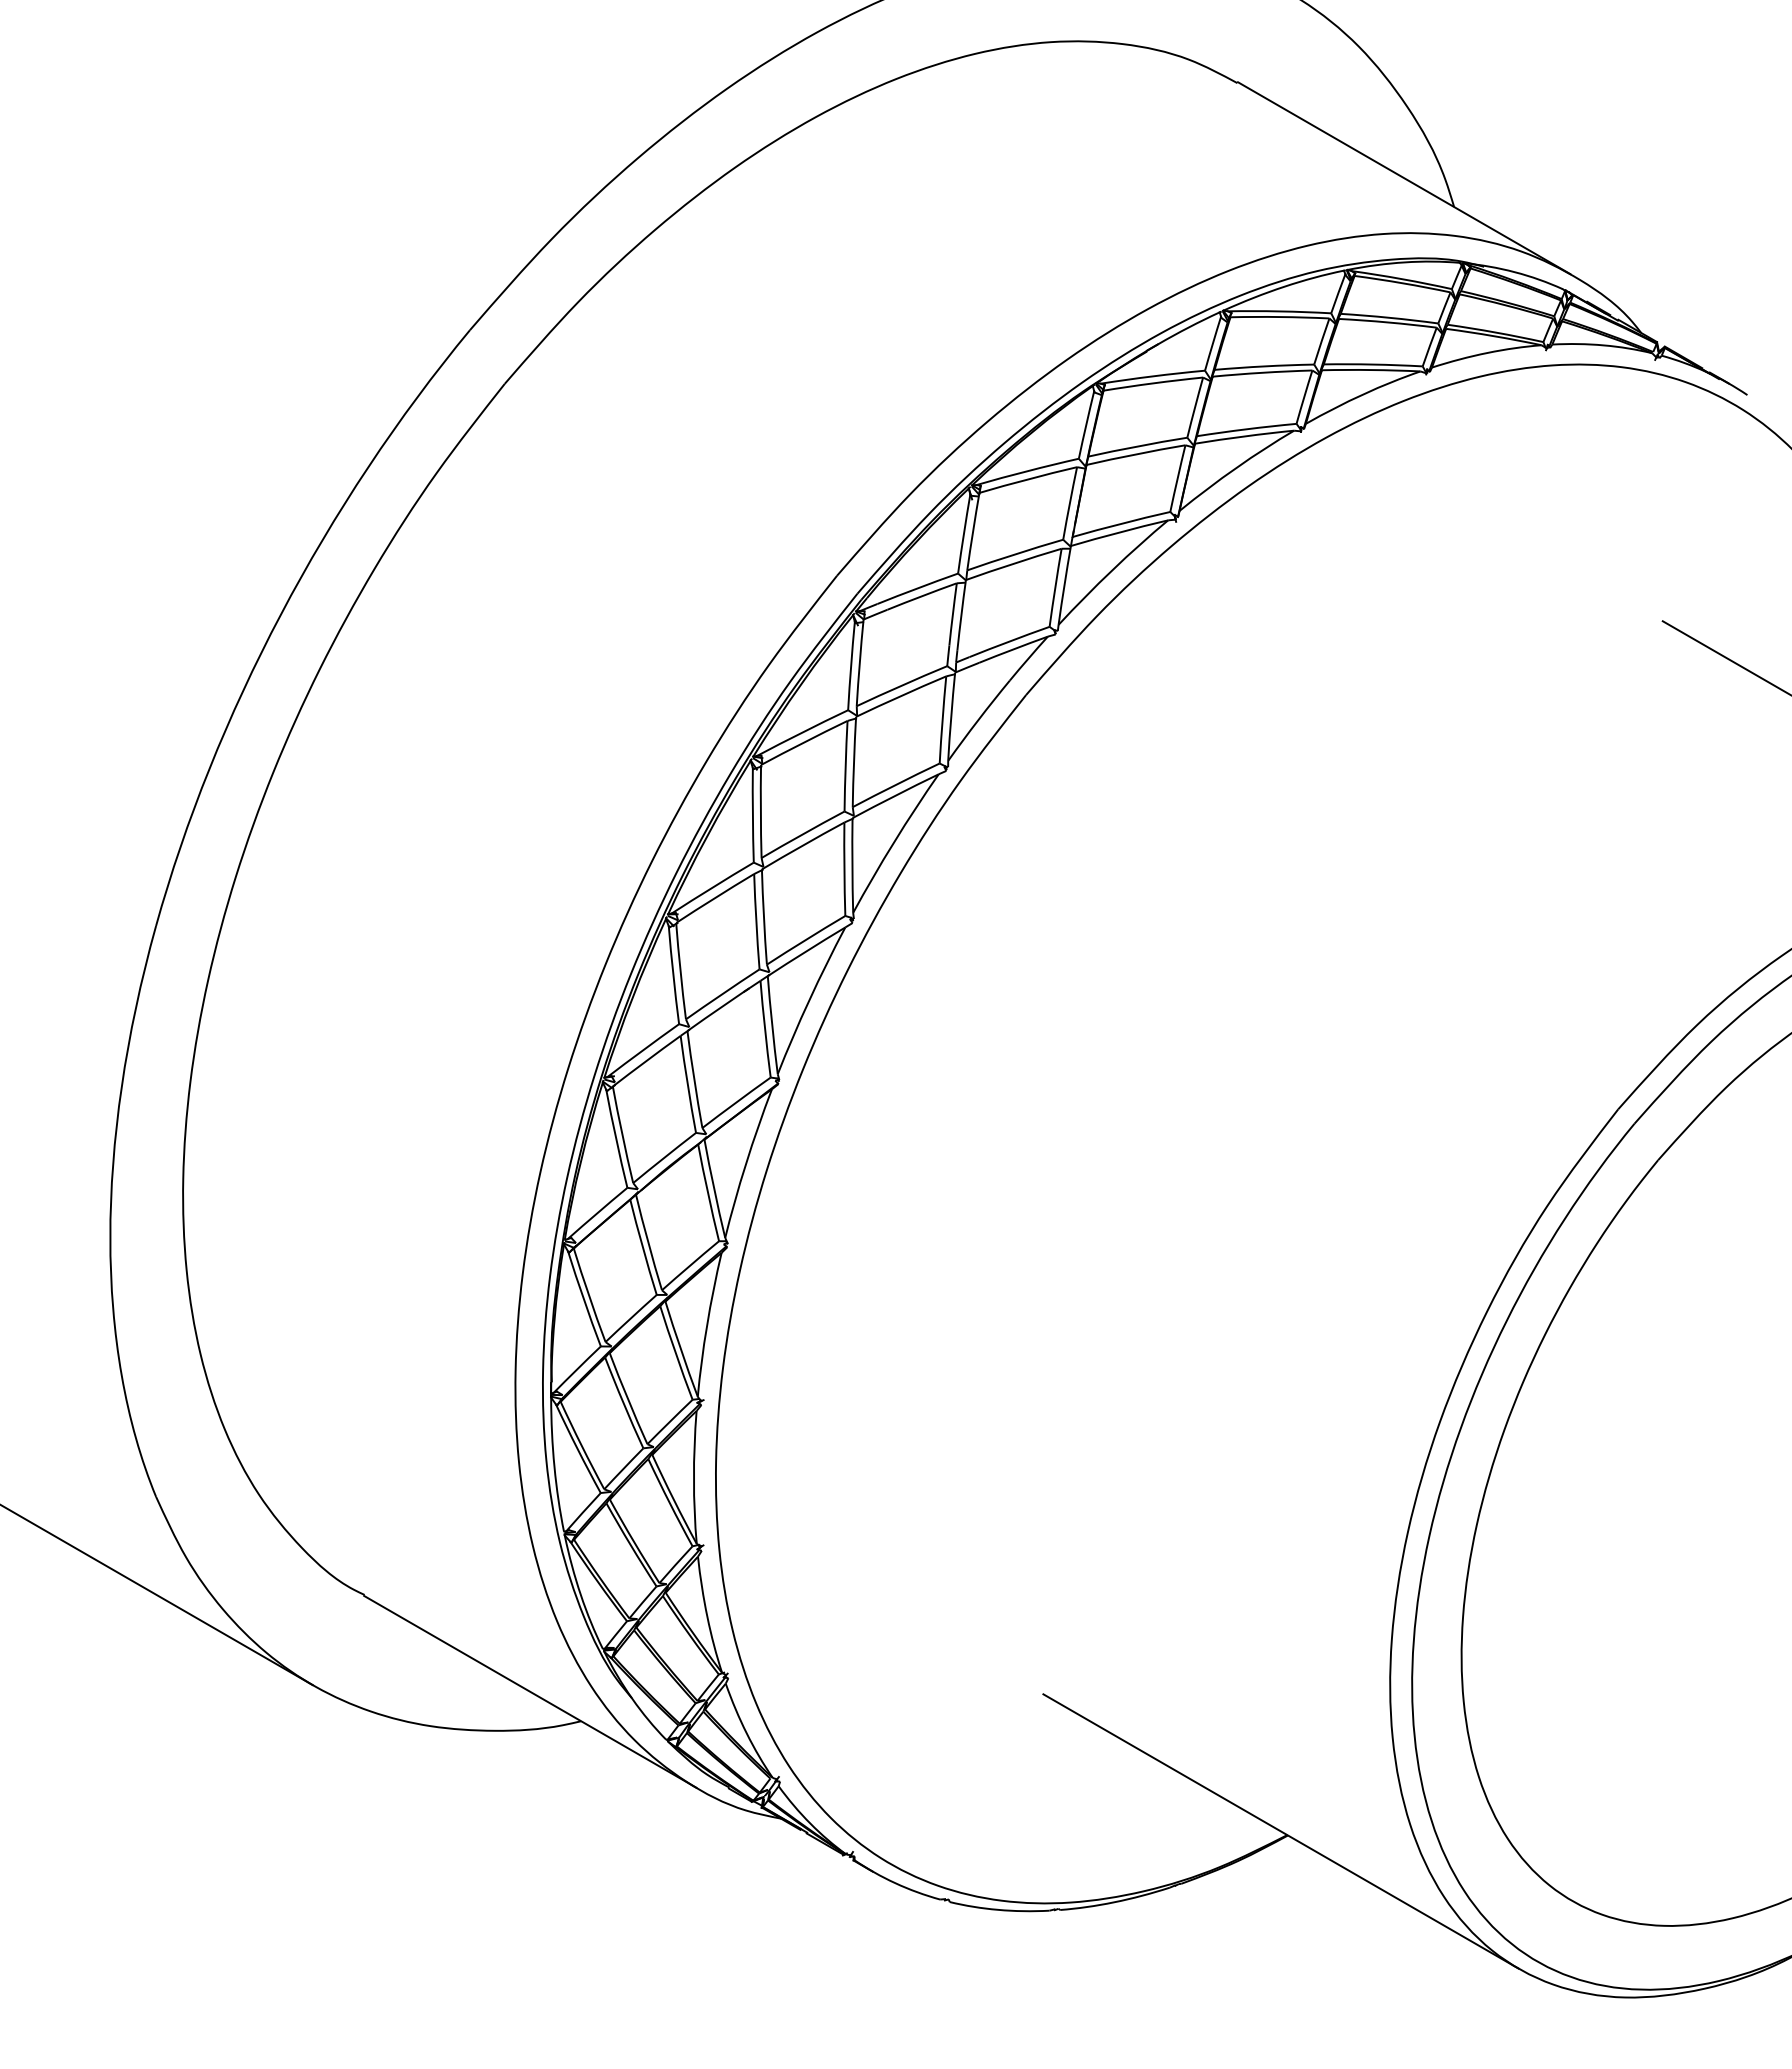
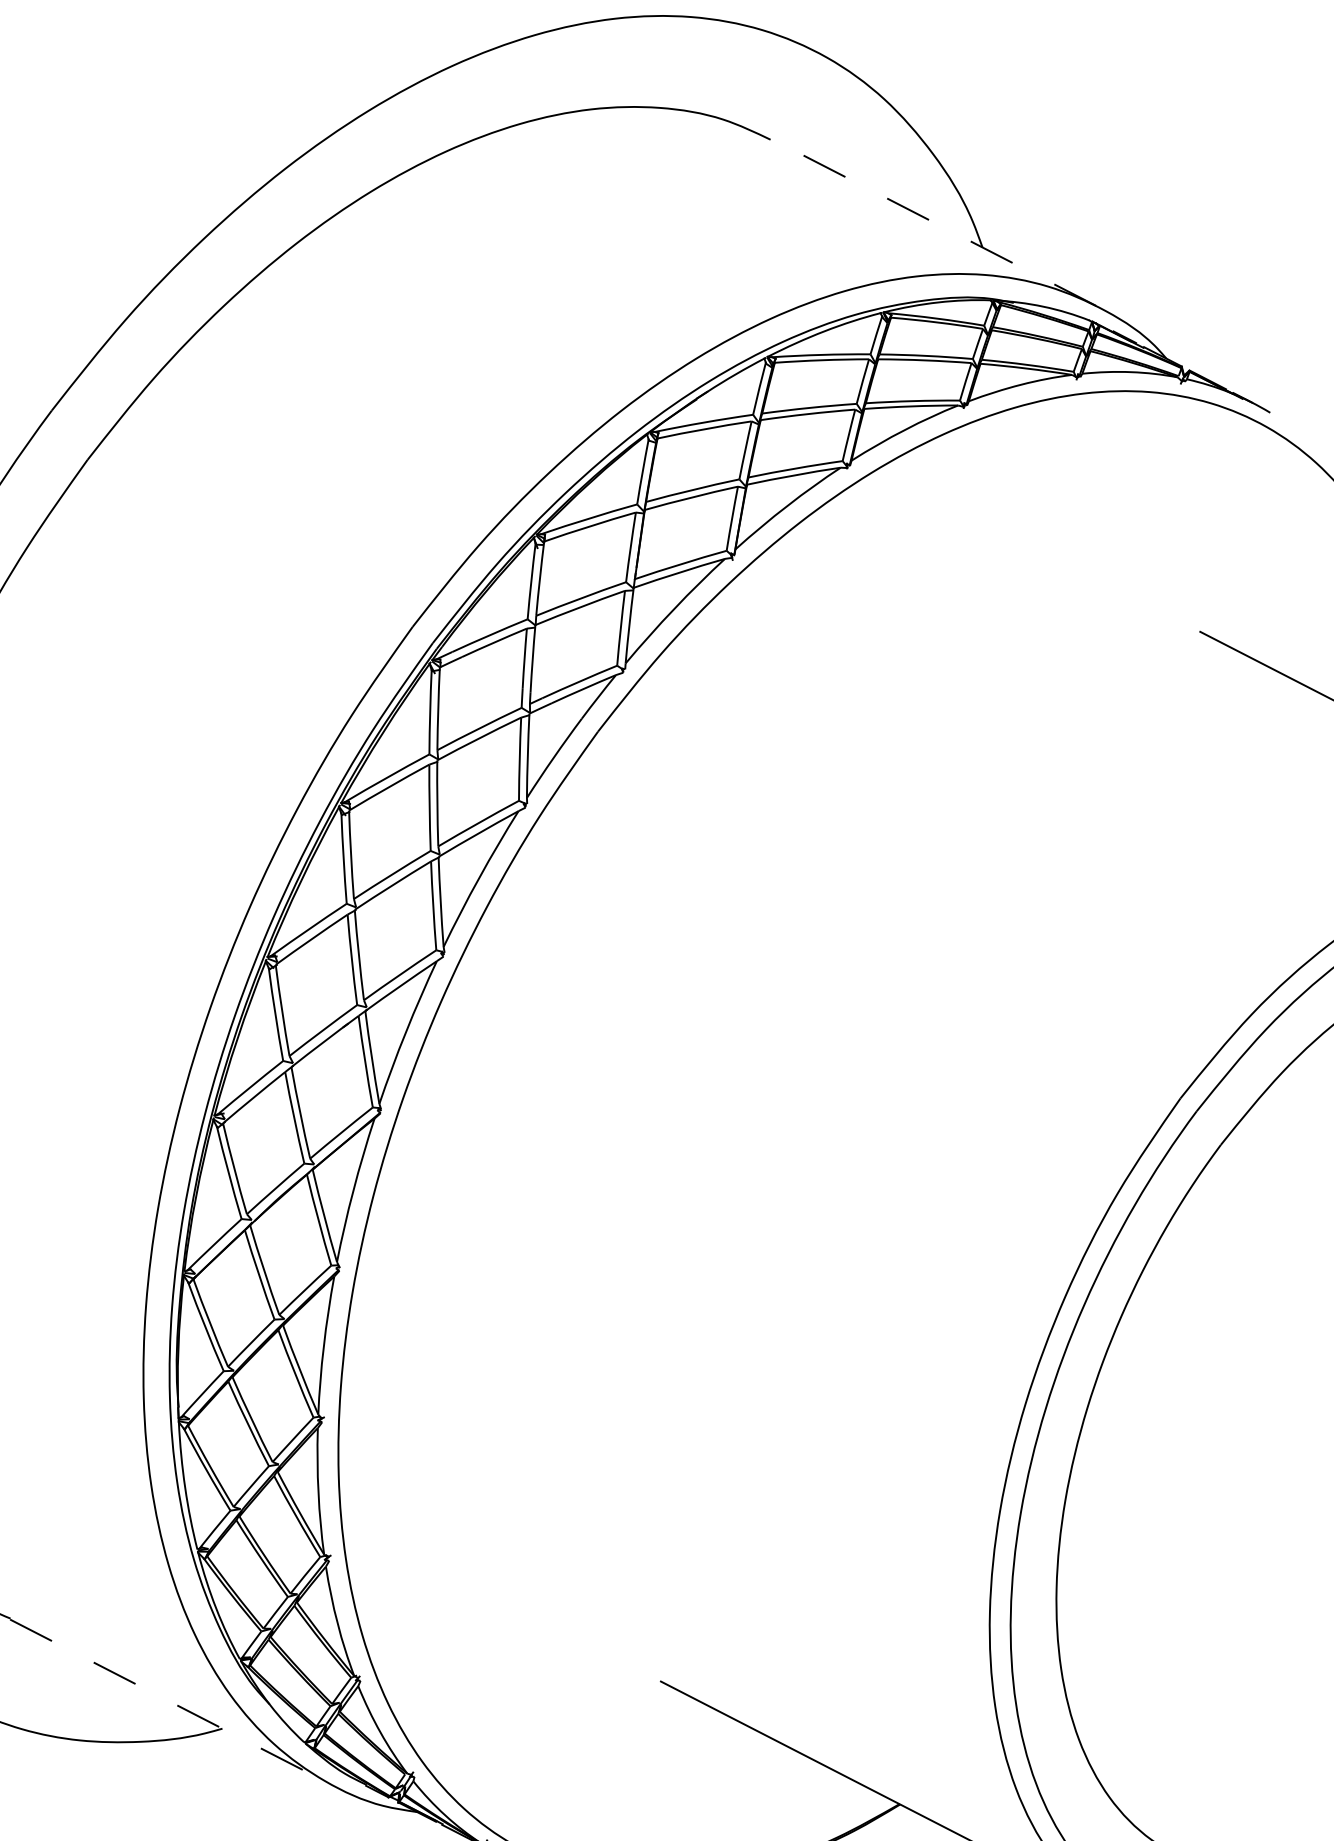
line: (1404, 178) -> (933, 222), solid -> dashed
line: (530, 1691) -> (172, 1702), solid -> dashed

